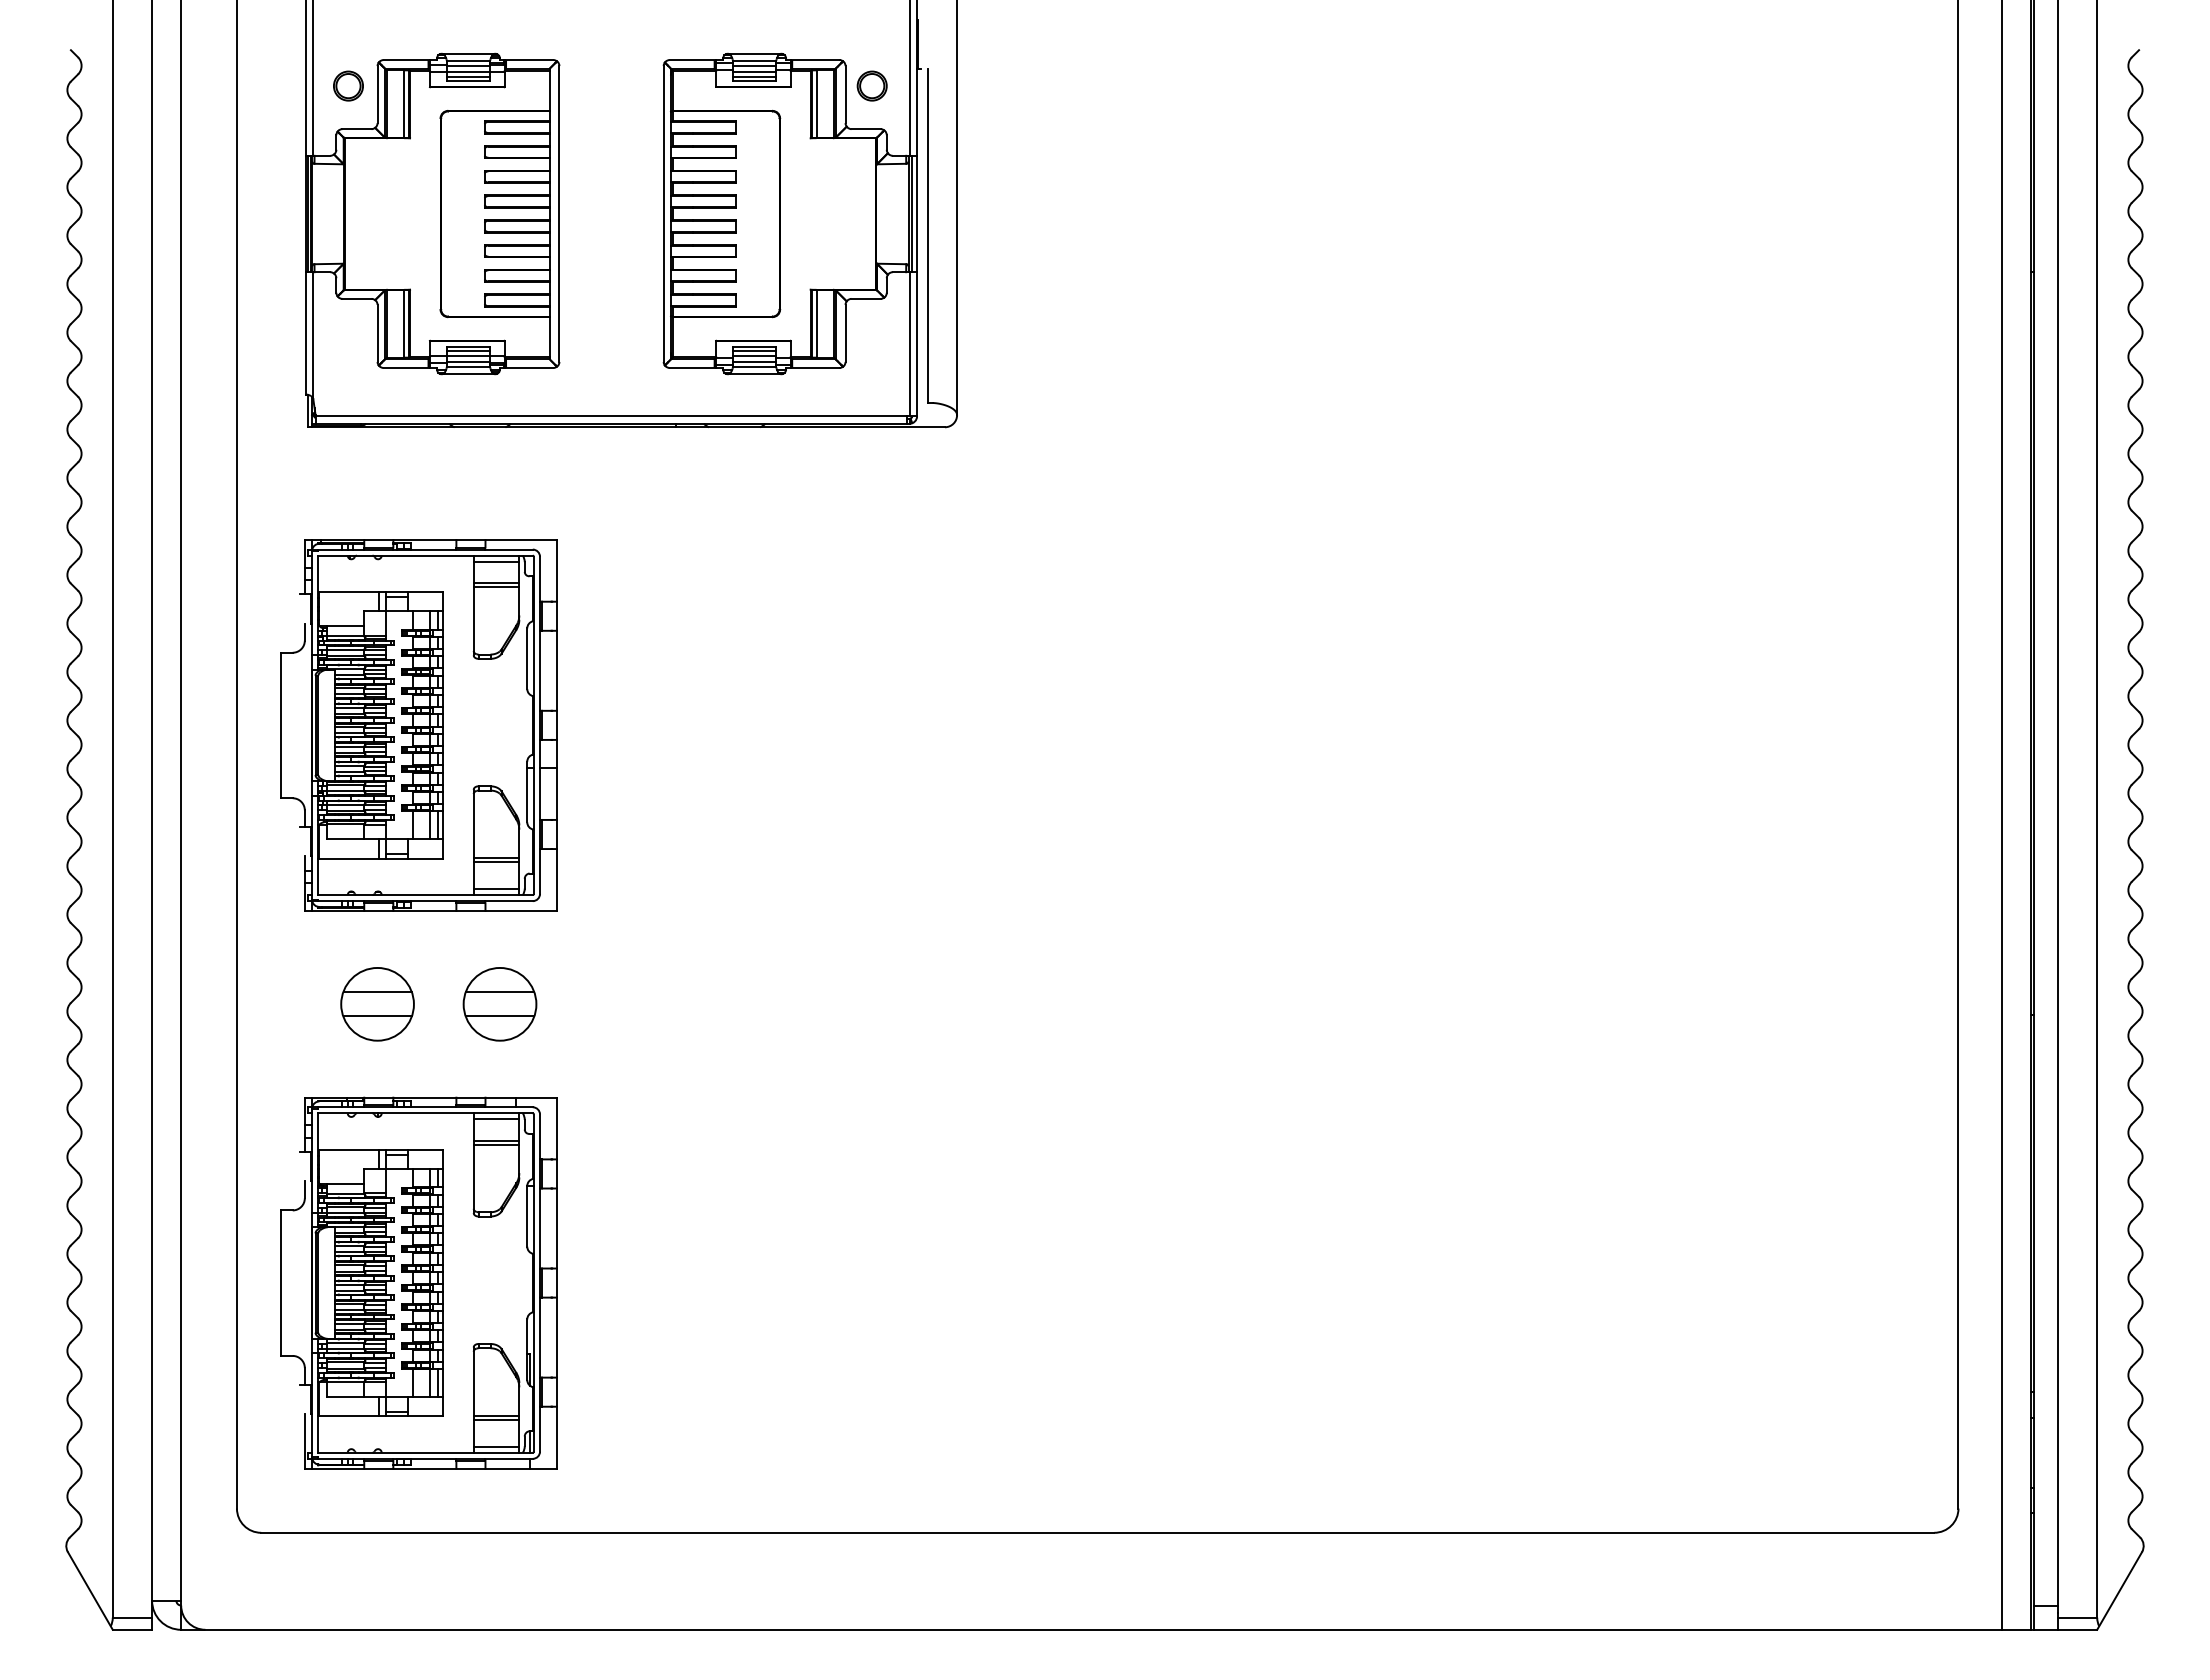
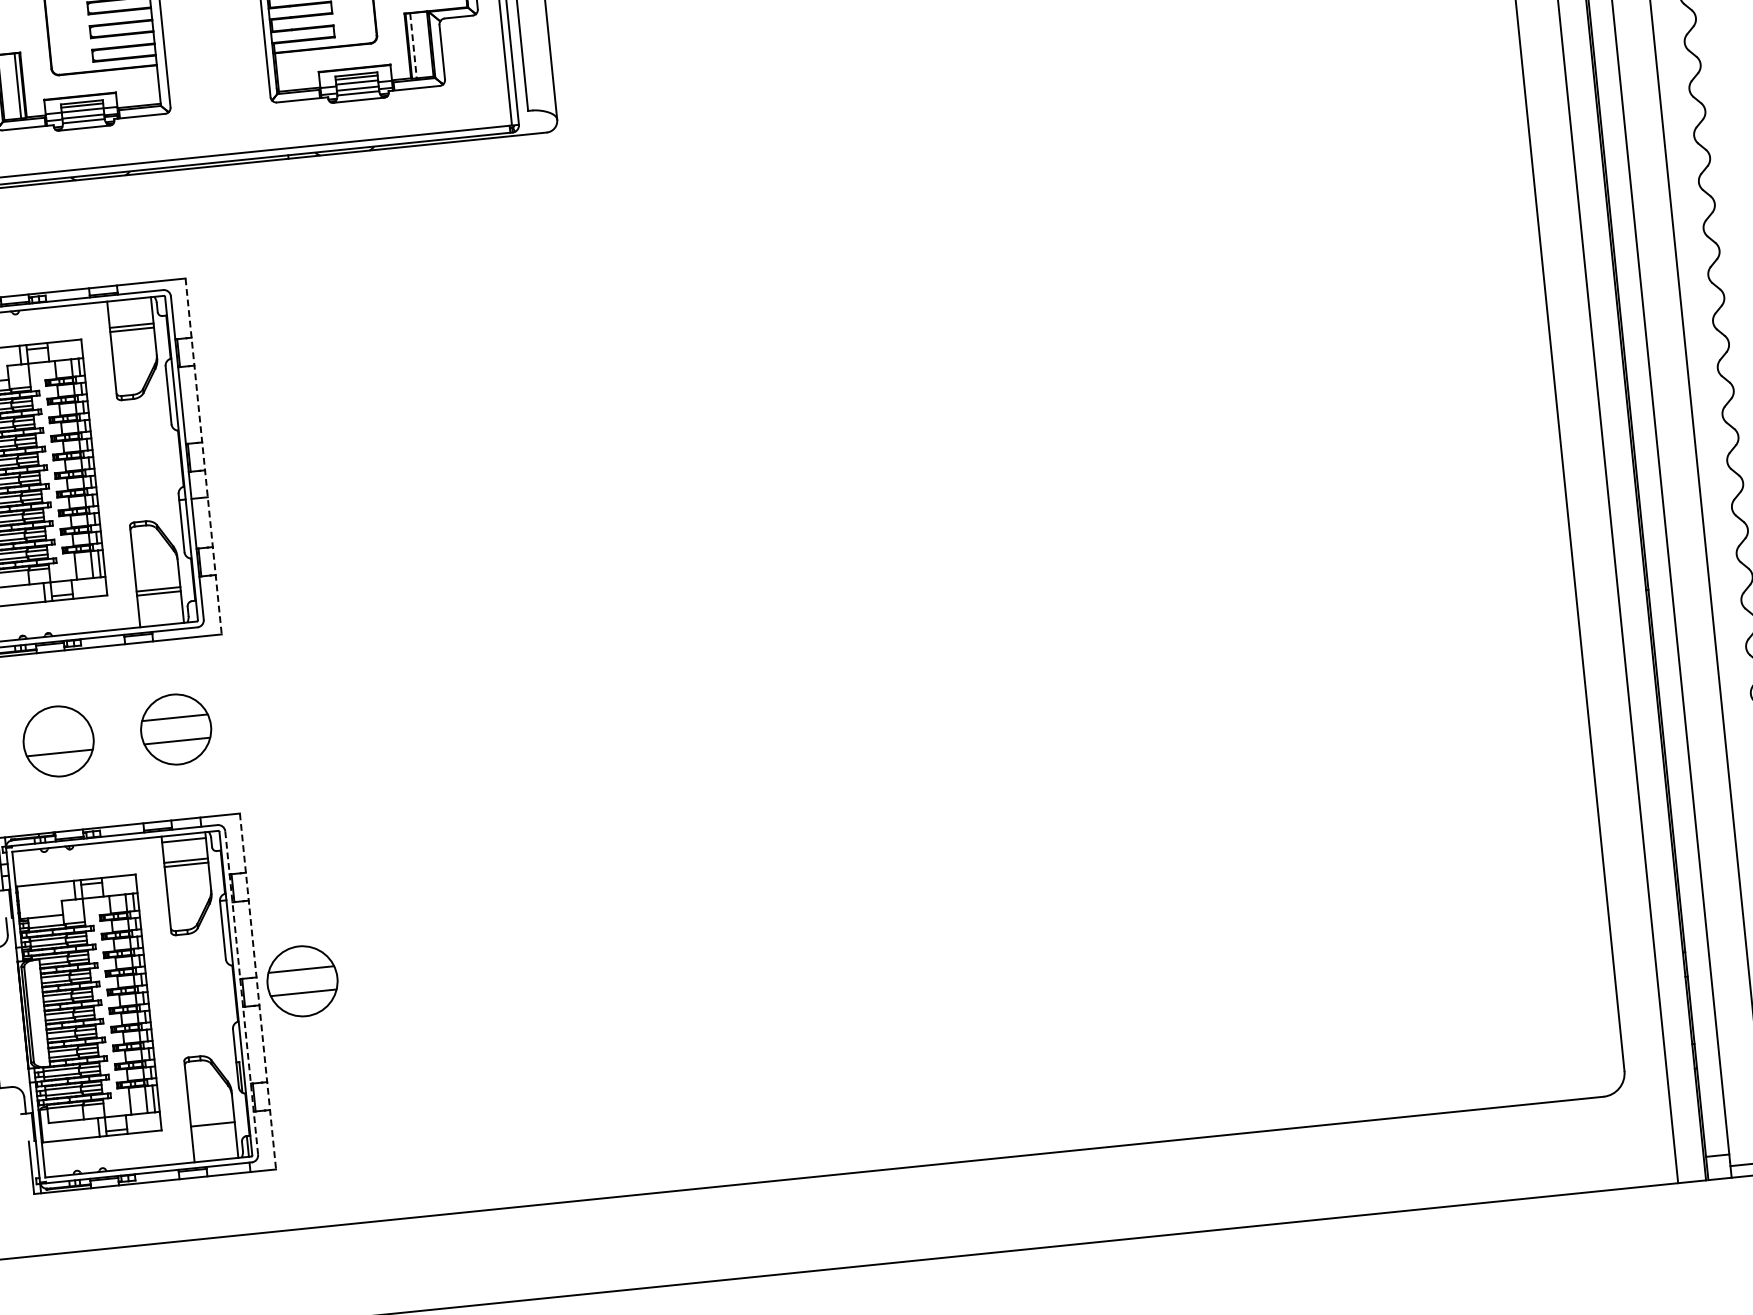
line: (816, 323) -> (413, 45), solid -> dashed
line: (496, 561) -> (129, 305), removed
line: (557, 726) -> (204, 457), solid -> dashed
line: (496, 889) -> (161, 619), removed
line: (377, 992) -> (57, 730), removed
part: (603, 1277) -> (302, 981), added
line: (540, 1283) -> (242, 993), solid -> dashed
line: (557, 1283) -> (258, 991), solid -> dashed
line: (496, 1419) -> (213, 1128), removed
line: (496, 1446) -> (215, 1154), removed

